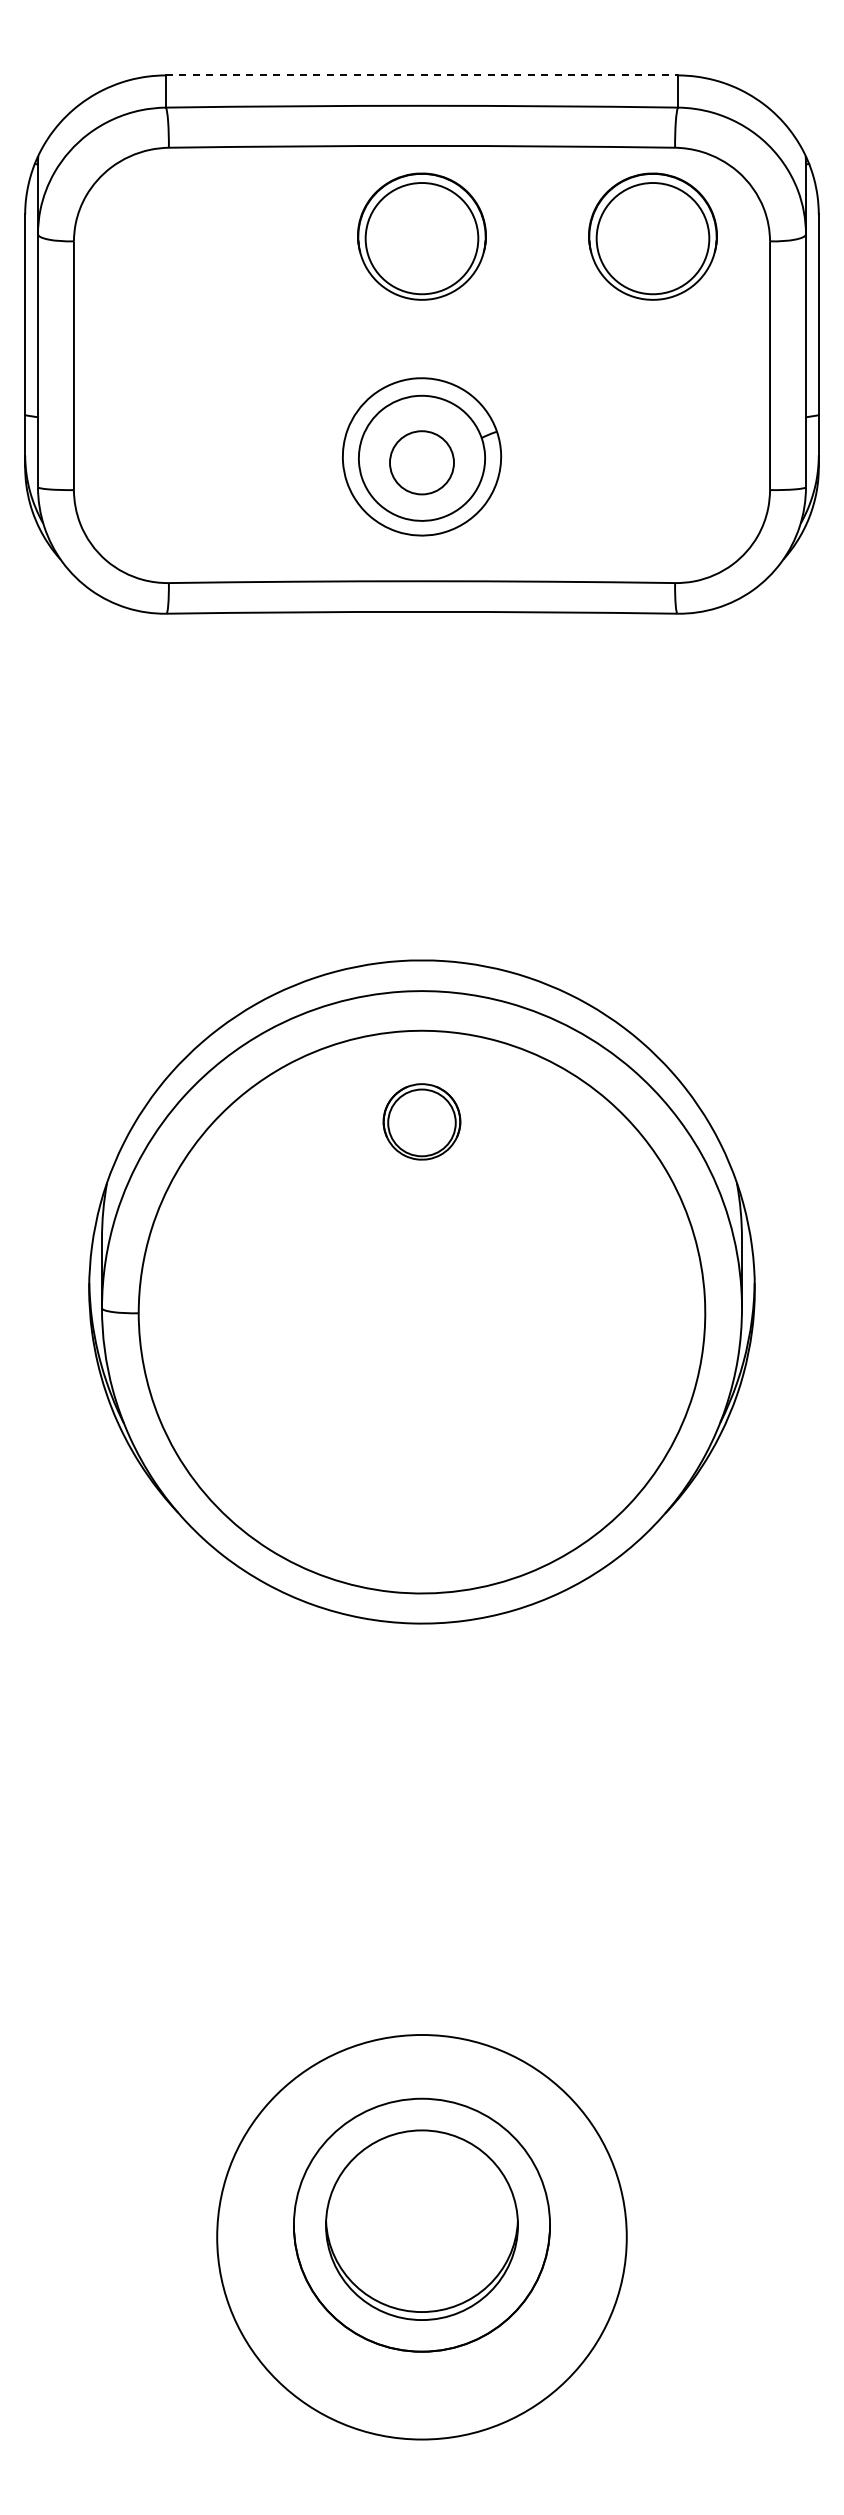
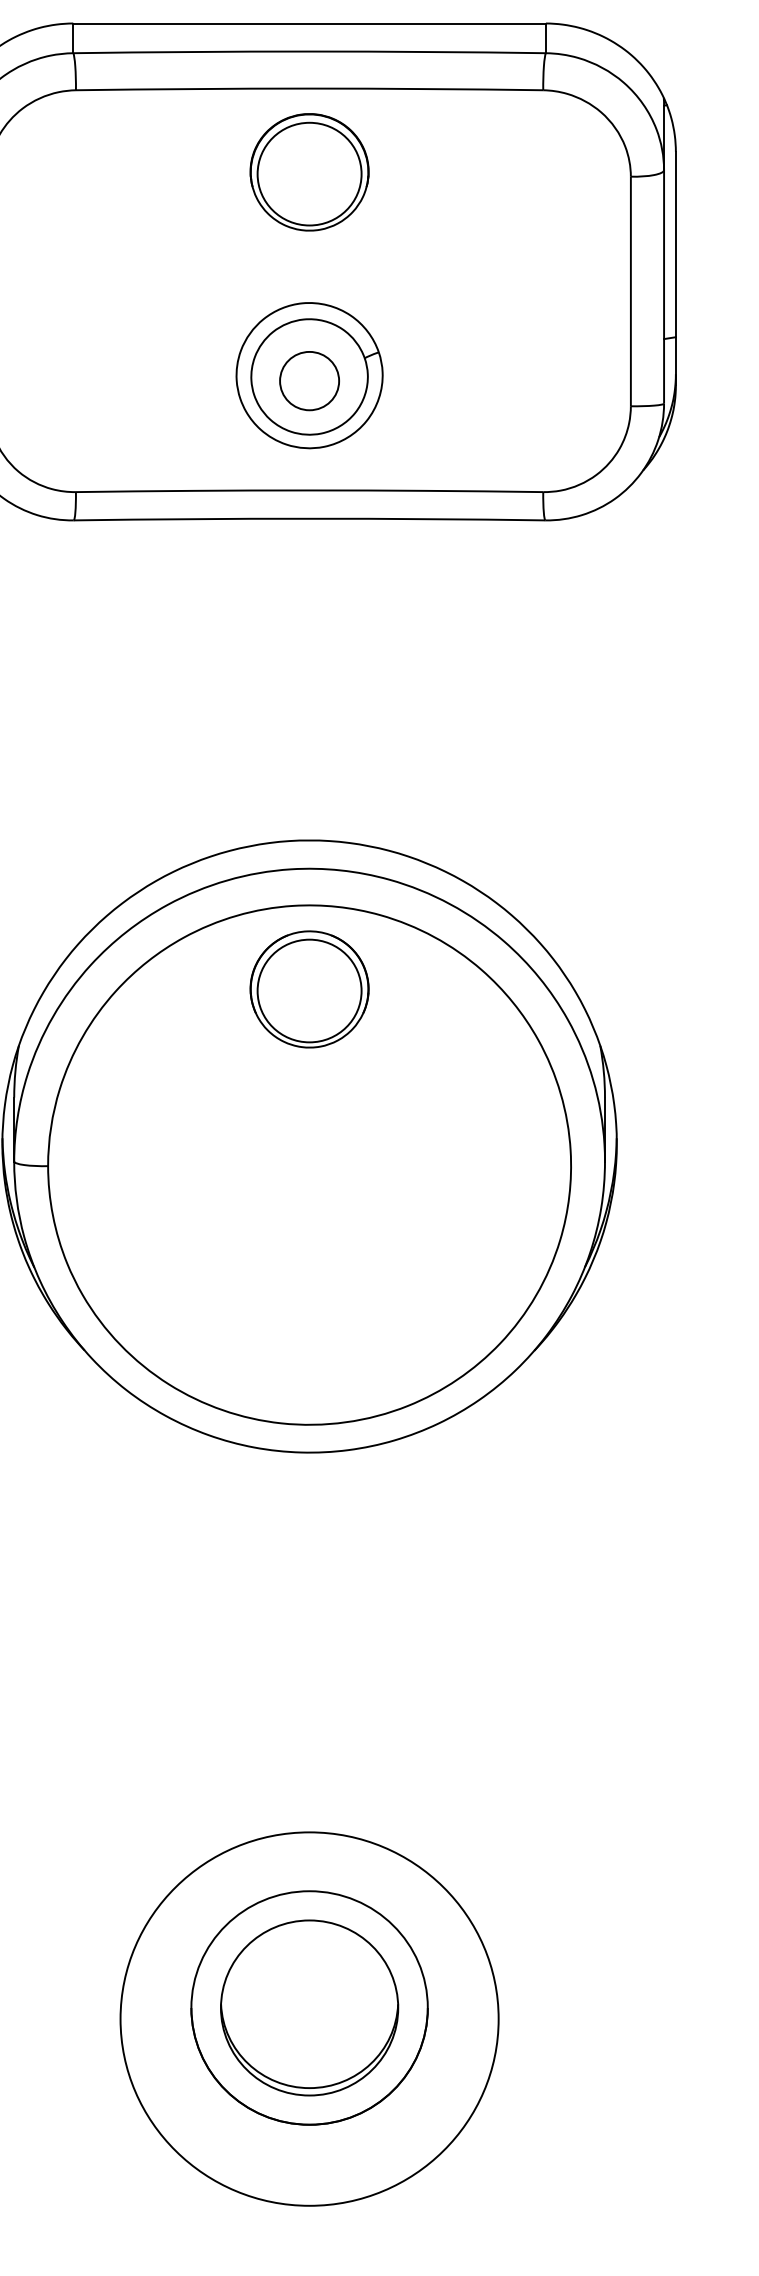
line: (421, 75) -> (309, 23), dashed -> solid
part: (652, 236) -> (522, 172), removed
part: (421, 1121) -> (309, 989), size x1.67

